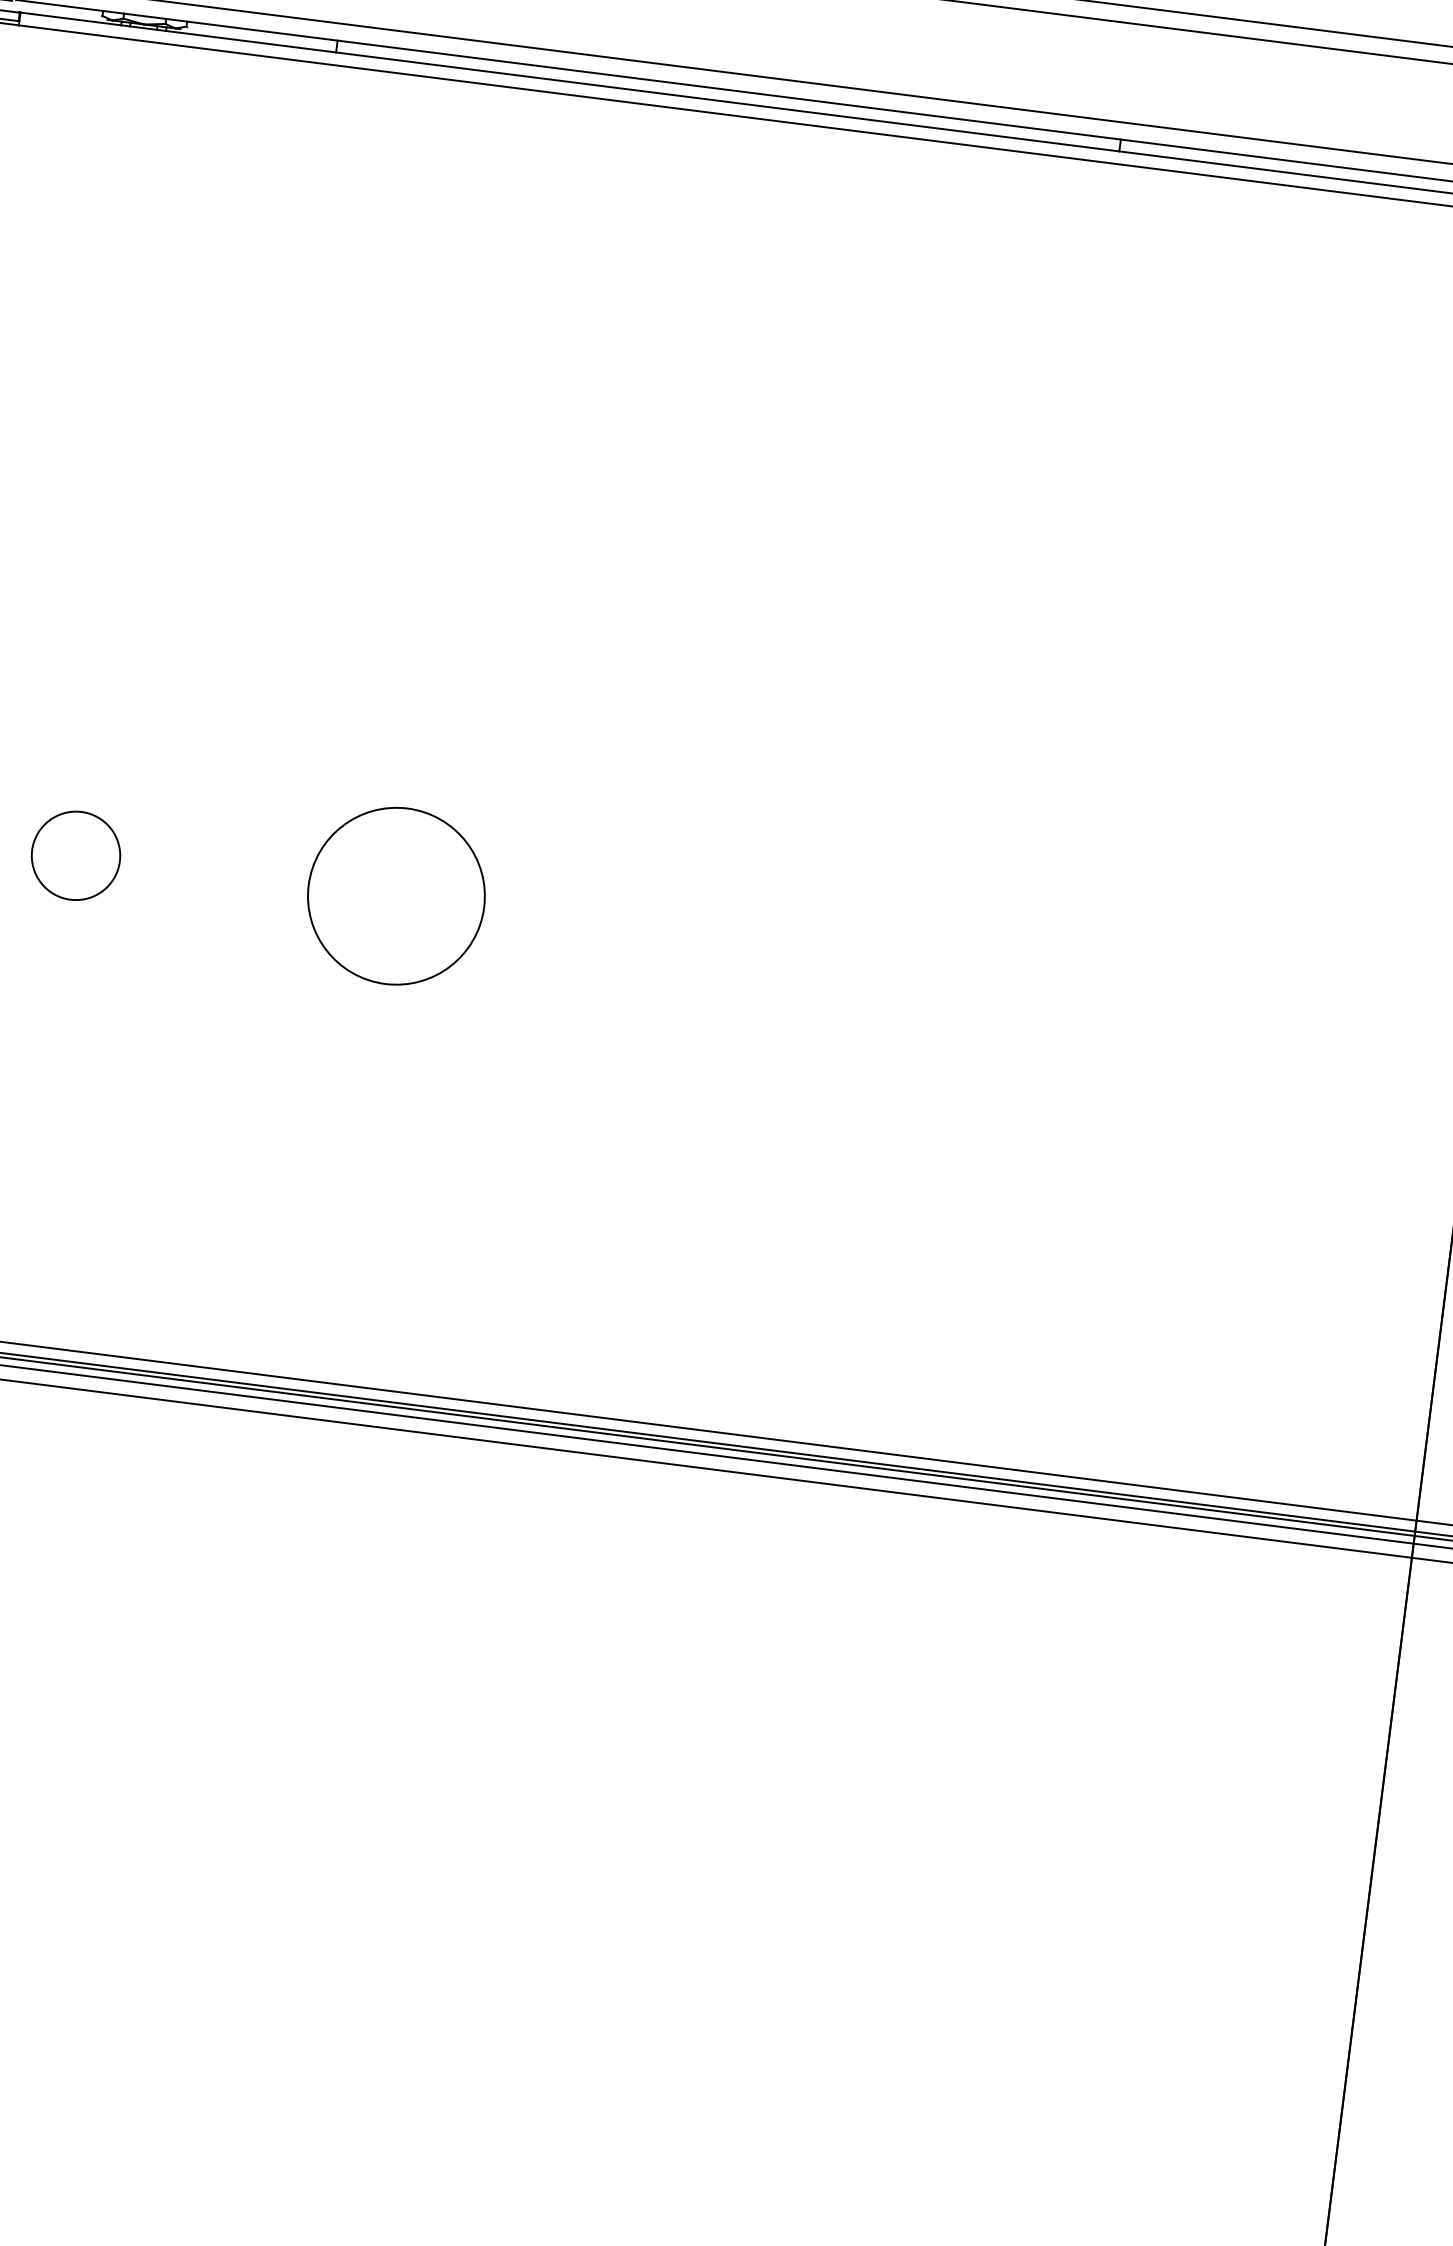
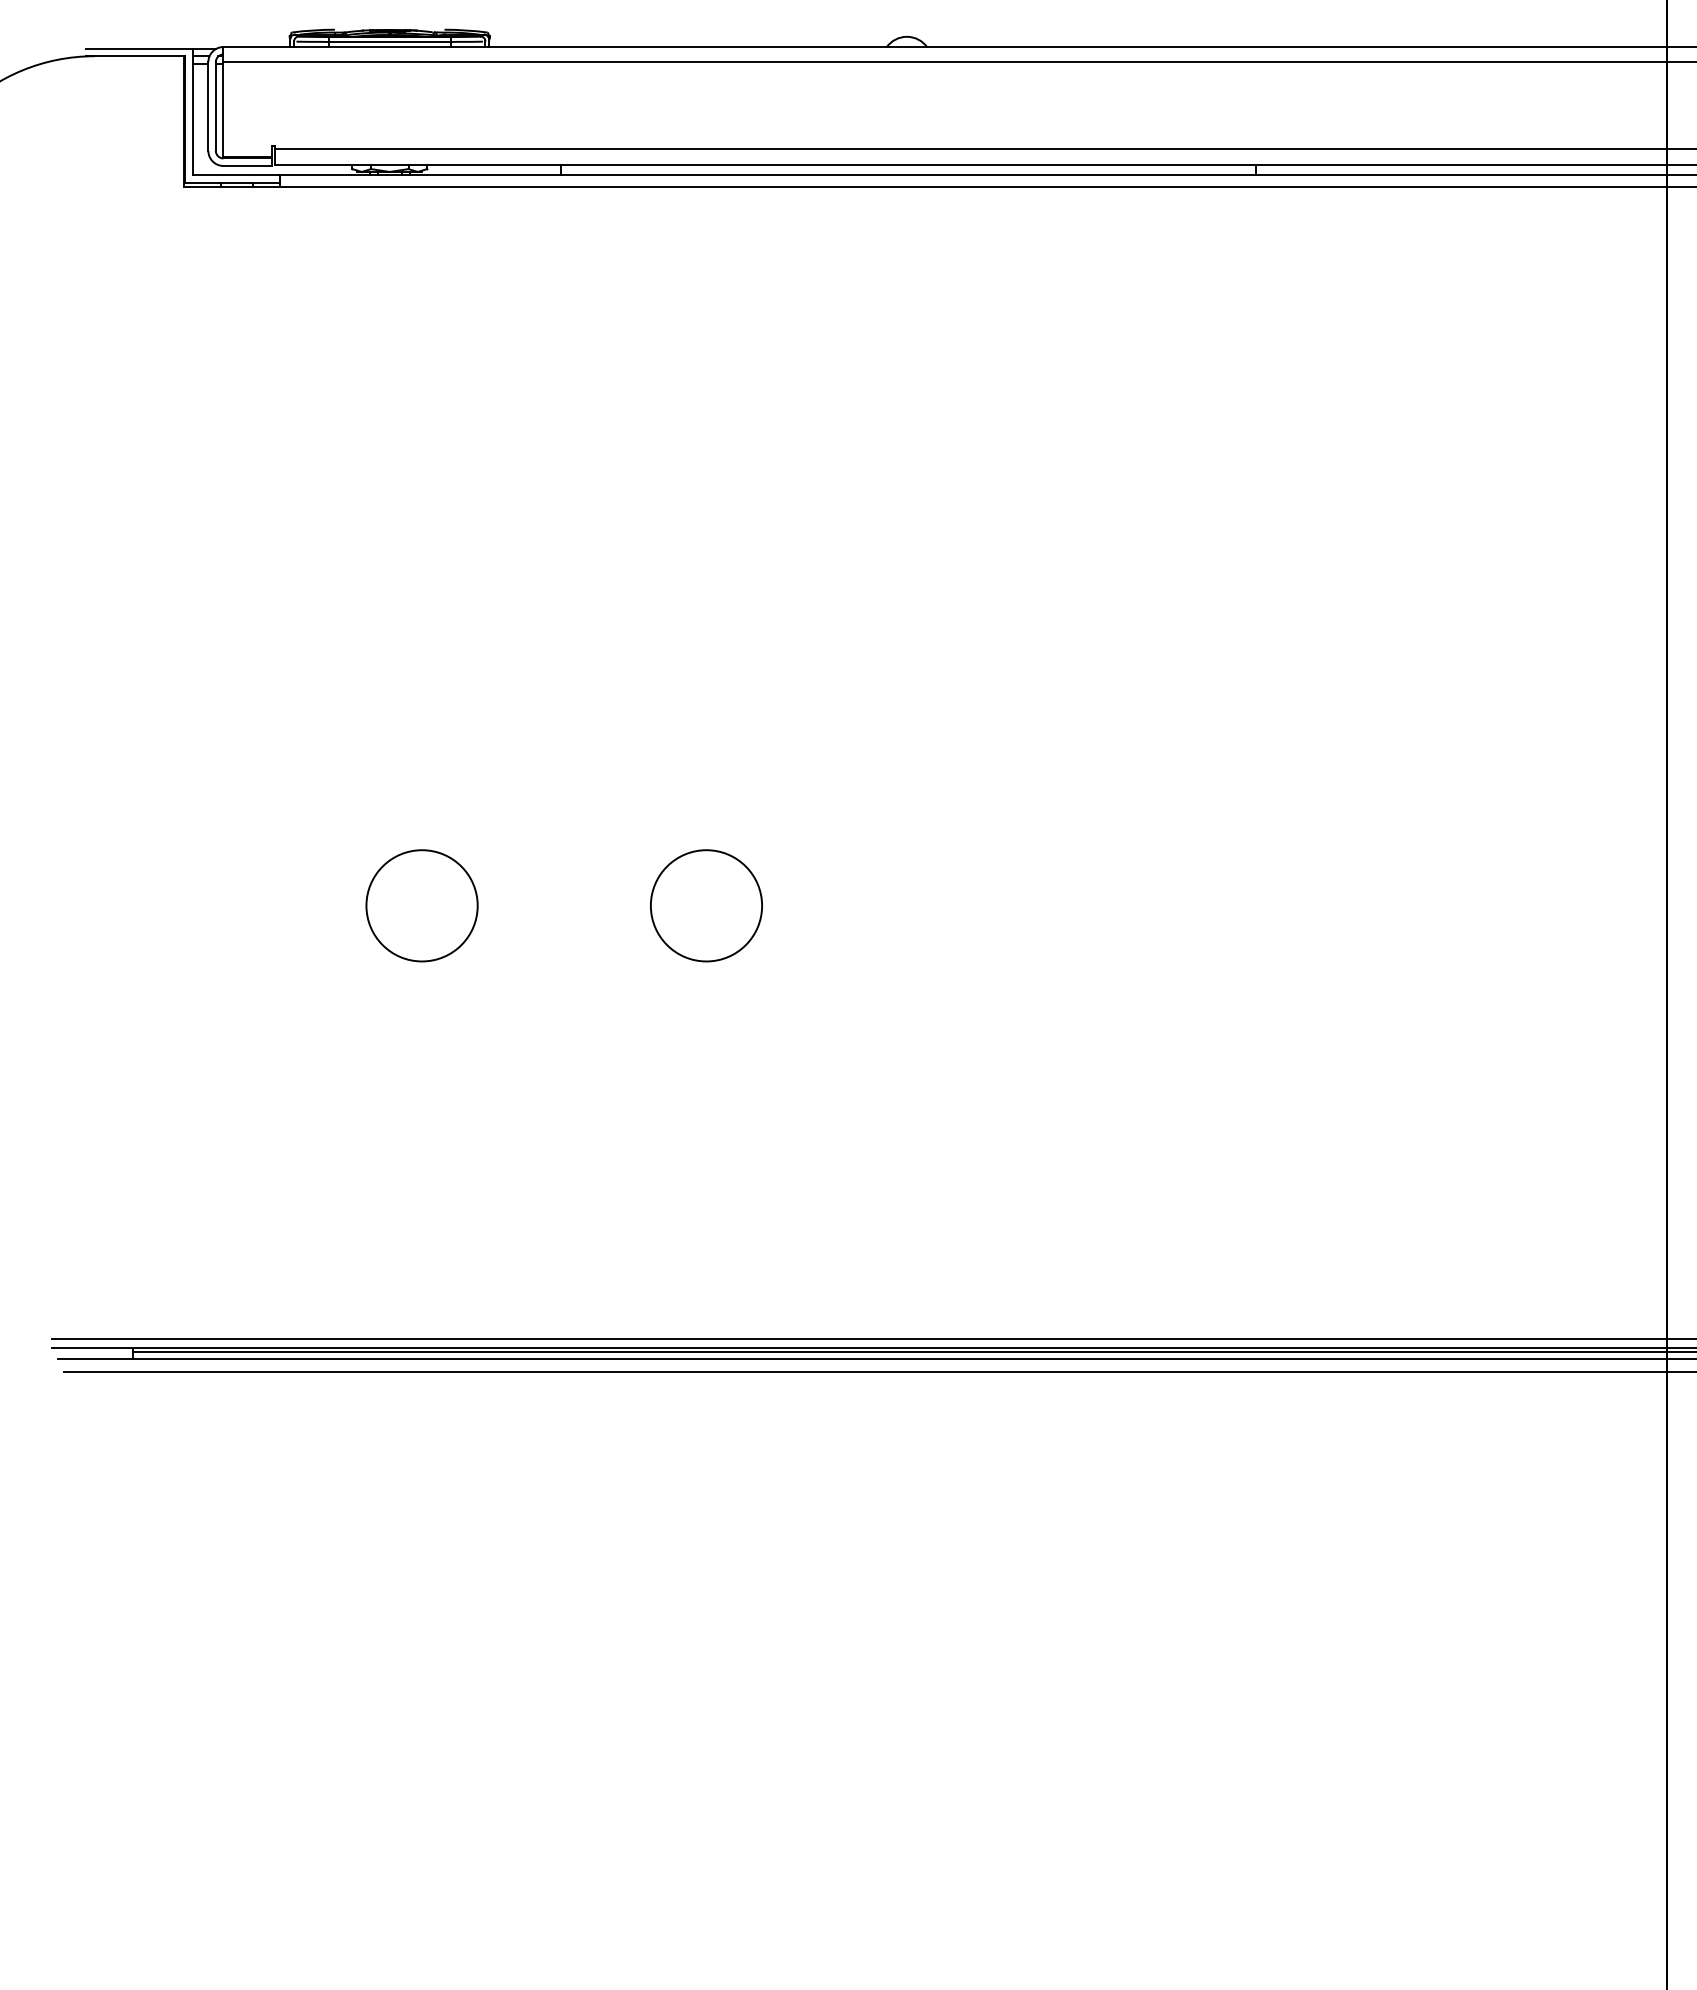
circle: (75, 855) -> (421, 905), size x1.43
circle: (396, 895) -> (706, 905), size x0.71

